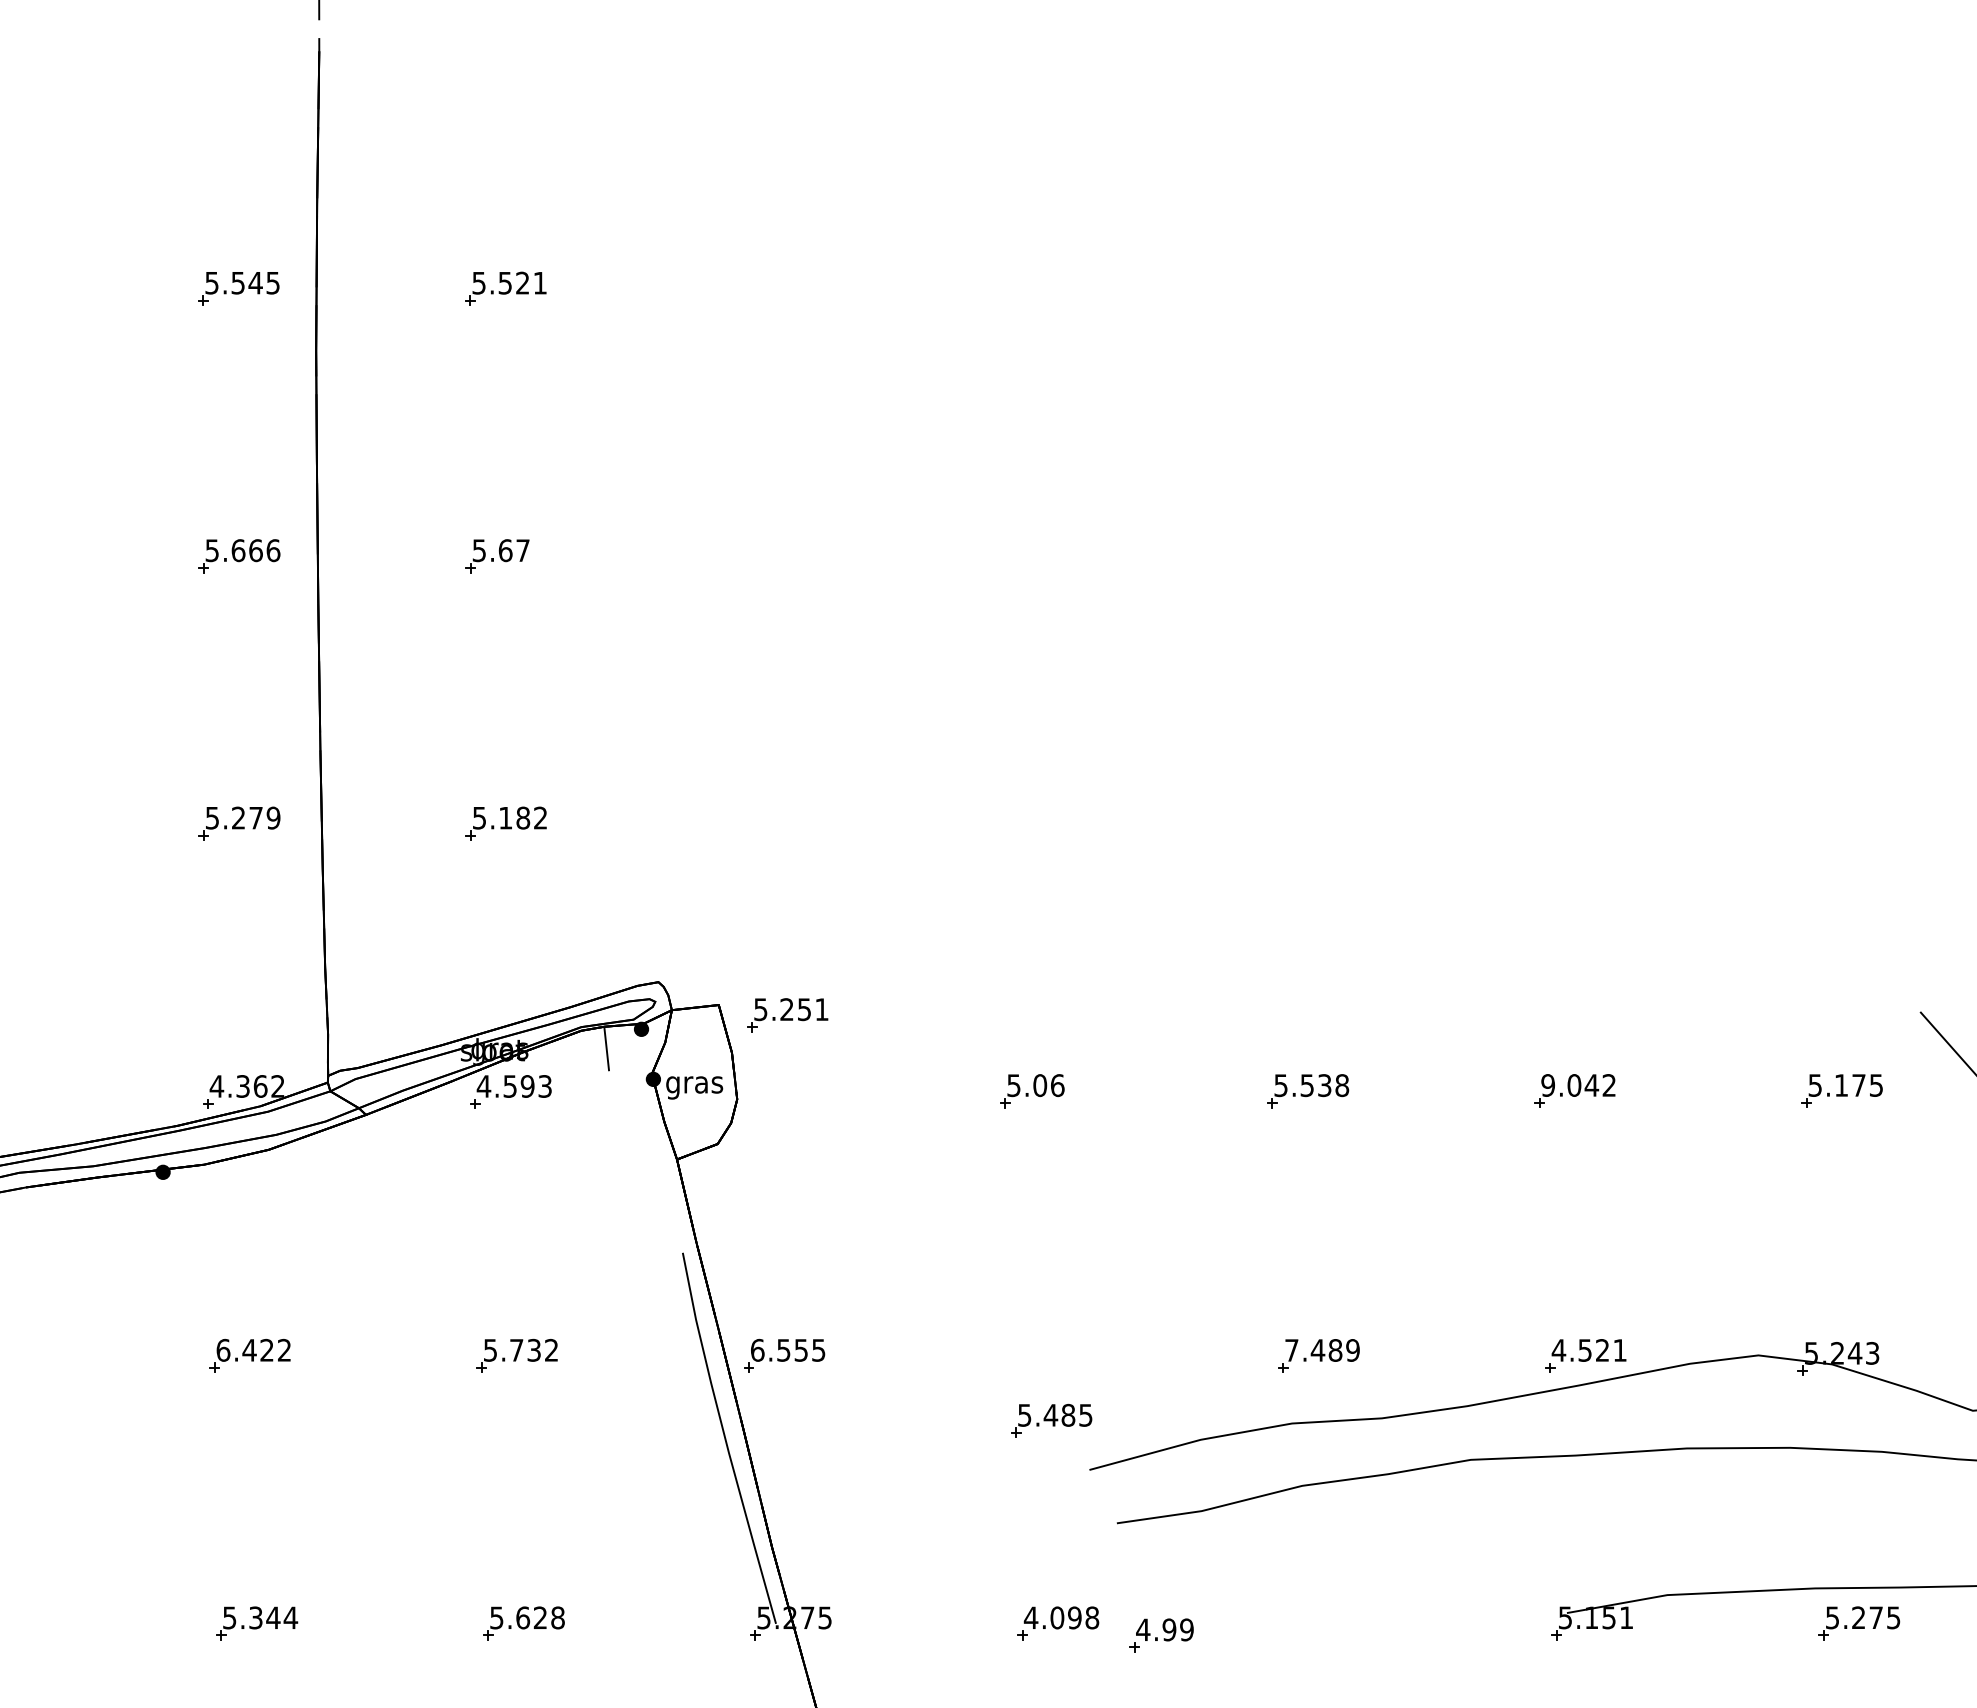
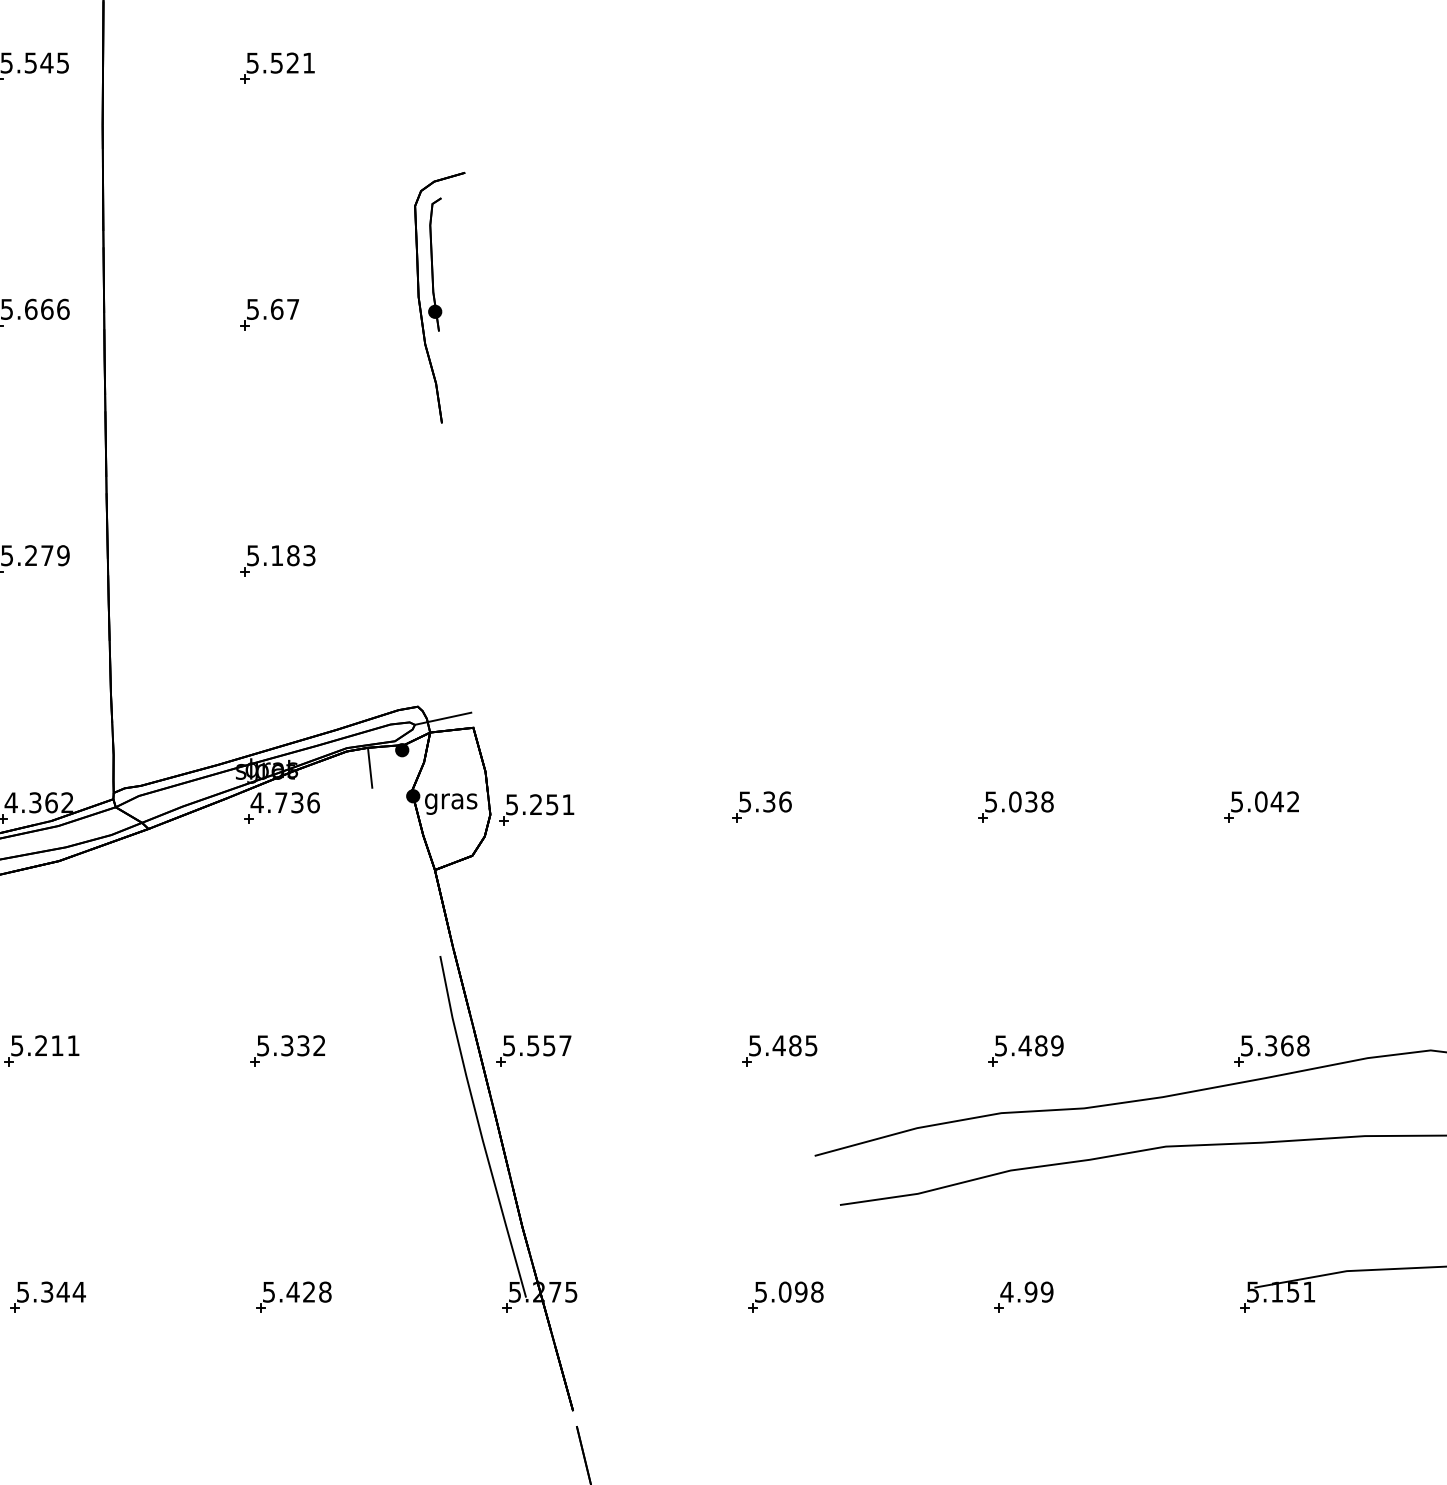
part: (681, 537) -> (439, 297), added
text: (540, 818) -> (309, 556), 5.182 -> 5.183
line: (685, 994) -> (442, 718), added
part: (787, 1015) -> (536, 810), moved
text: (1040, 1085) -> (769, 801), 5.06 -> 5.36
text: (1307, 1085) -> (1015, 801), 5.538 -> 5.038
text: (1547, 1085) -> (1236, 801), 9.042 -> 5.042
text: (527, 1086) -> (297, 802), 4.593 -> 4.736
text: (253, 1349) -> (44, 1044), 6.422 -> 5.211
text: (516, 1349) -> (287, 1044), 5.732 -> 5.332
text: (788, 1349) -> (537, 1044), 6.555 -> 5.557
text: (1291, 1350) -> (1000, 1045), 7.489 -> 5.489
text: (1588, 1350) -> (1274, 1045), 4.521 -> 5.368
part: (1051, 1420) -> (779, 1050), moved
text: (522, 1617) -> (292, 1291), 5.628 -> 5.428
text: (1030, 1617) -> (760, 1291), 4.098 -> 5.098
part: (1161, 1635) -> (1023, 1297), moved

